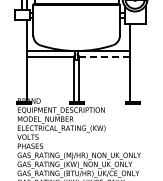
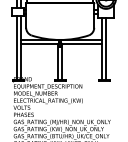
line: (105, 56) -> (82, 44), dashed -> solid
line: (21, 61) -> (16, 48), added
line: (135, 62) -> (106, 48), added

